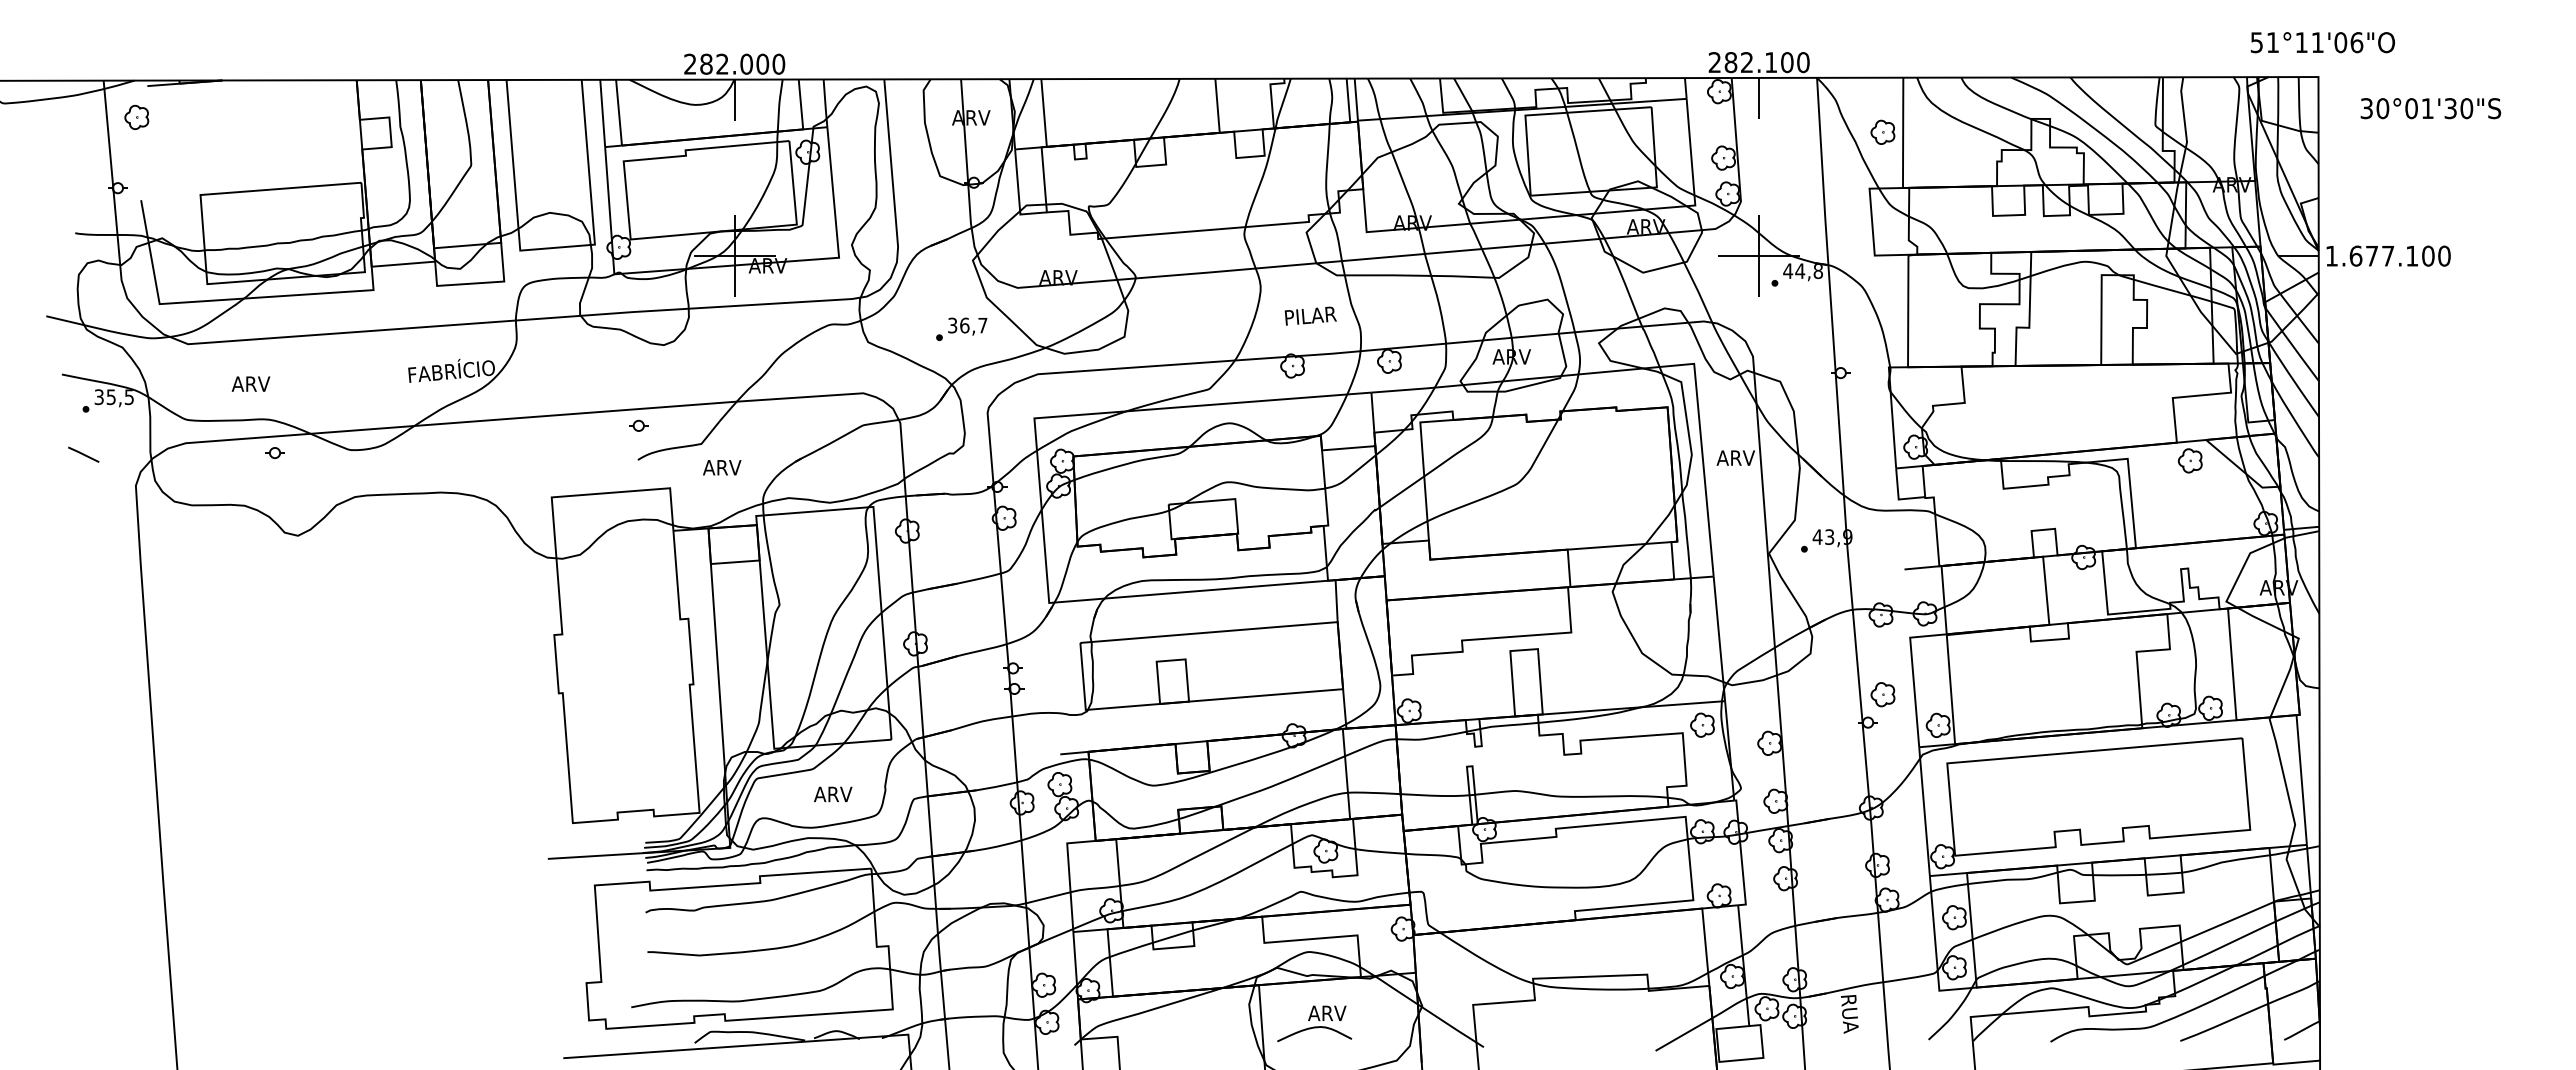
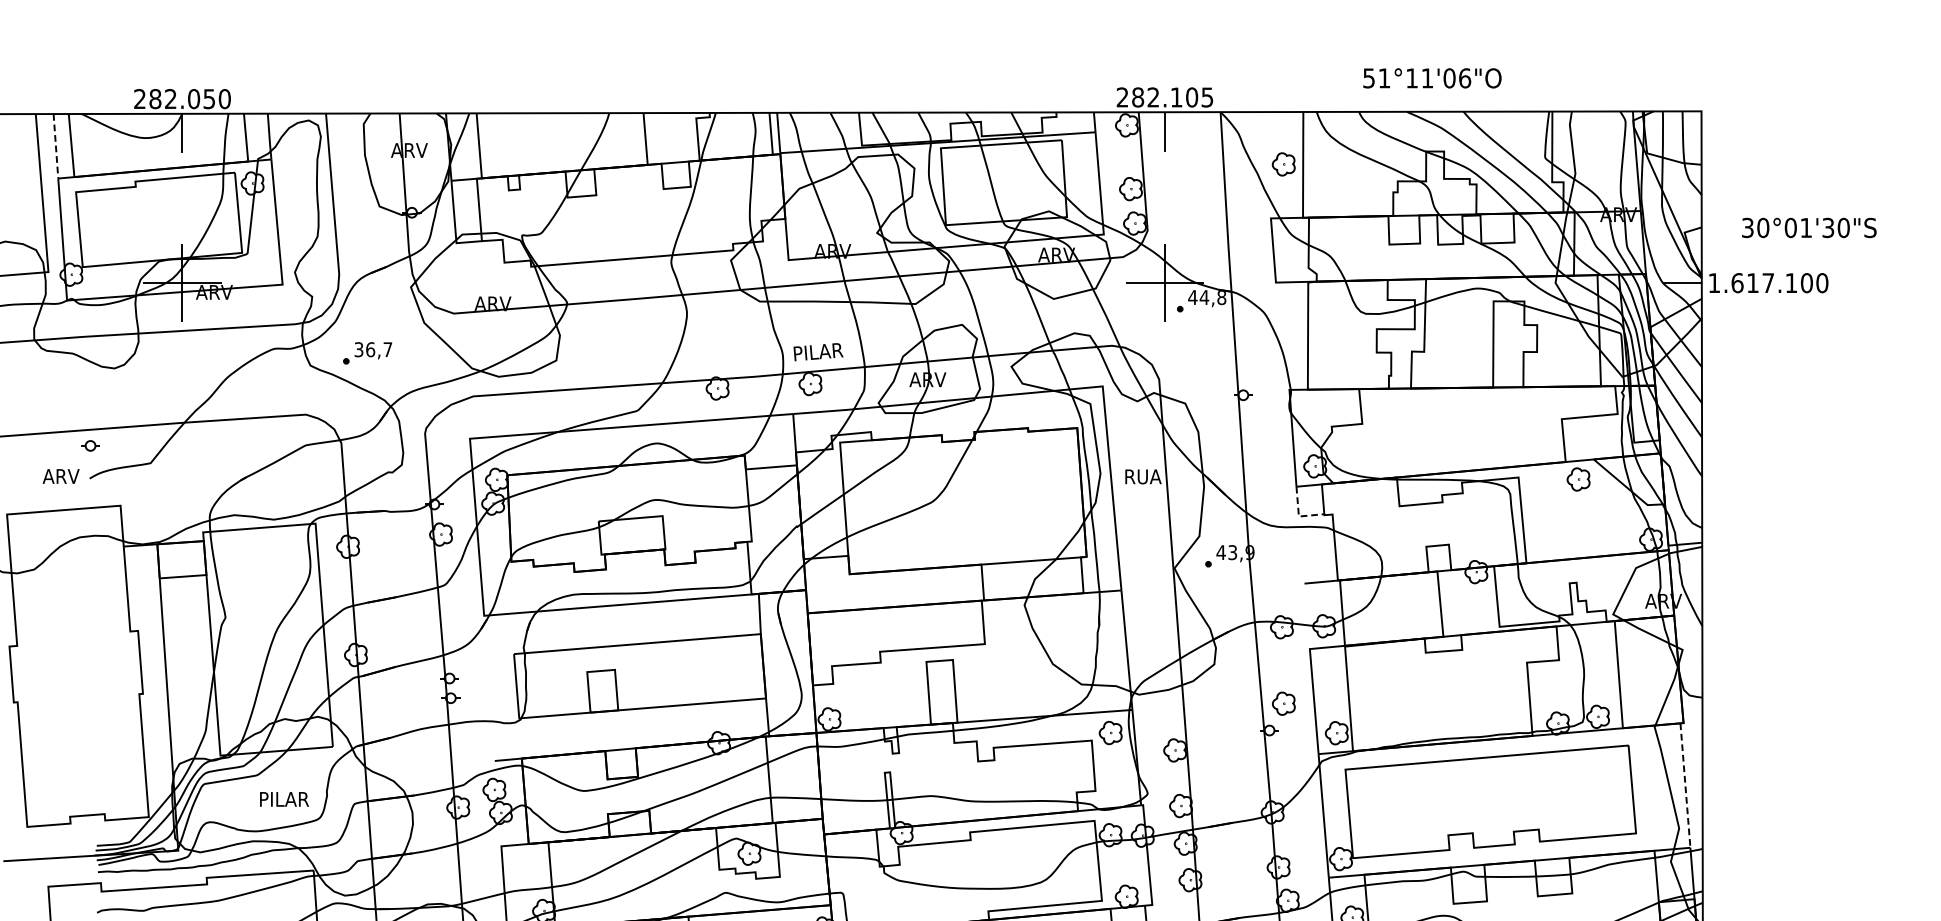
text: (2322, 42) -> (1432, 78), moved
text: (1803, 62) -> (1207, 97), 282.100 -> 282.105
text: (762, 63) -> (209, 98), 282.000 -> 282.050
text: (2430, 108) -> (1808, 227), moved
line: (602, 113) -> (55, 146), solid -> dashed
text: (2371, 256) -> (1752, 283), 1.677.100 -> 1.617.100
text: (1310, 315) -> (818, 351), moved
part: (961, 328) -> (367, 352), moved
text: (1735, 457) -> (1142, 476), ARV -> RUA
text: (722, 467) -> (61, 476), moved
line: (1898, 497) -> (1298, 514), solid -> dashed
line: (2301, 780) -> (1685, 786), solid -> dashed
text: (840, 794) -> (283, 799), ARV -> PILAR

